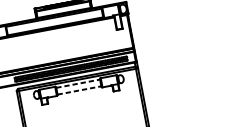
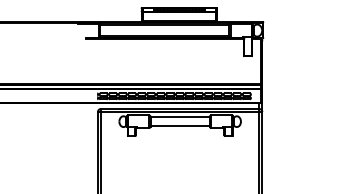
line: (78, 83) -> (180, 117), dashed -> solid
line: (79, 90) -> (180, 126), dashed -> solid

